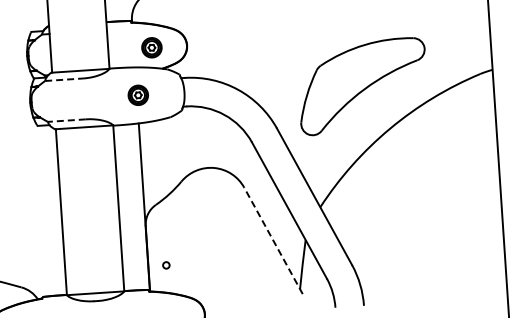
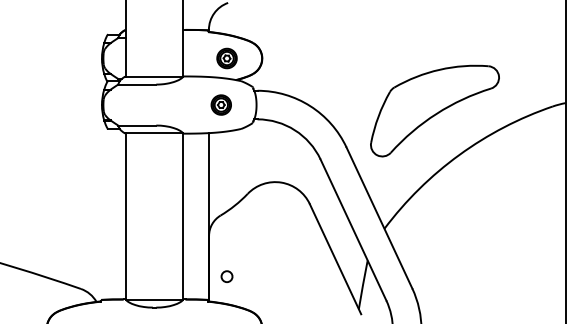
line: (64, 79) -> (137, 84), dashed -> solid
part: (137, 94) -> (220, 104), moved
line: (67, 120) -> (137, 125), dashed -> solid
line: (273, 241) -> (335, 259), dashed -> solid
circle: (165, 265) -> (226, 276), size x1.67

